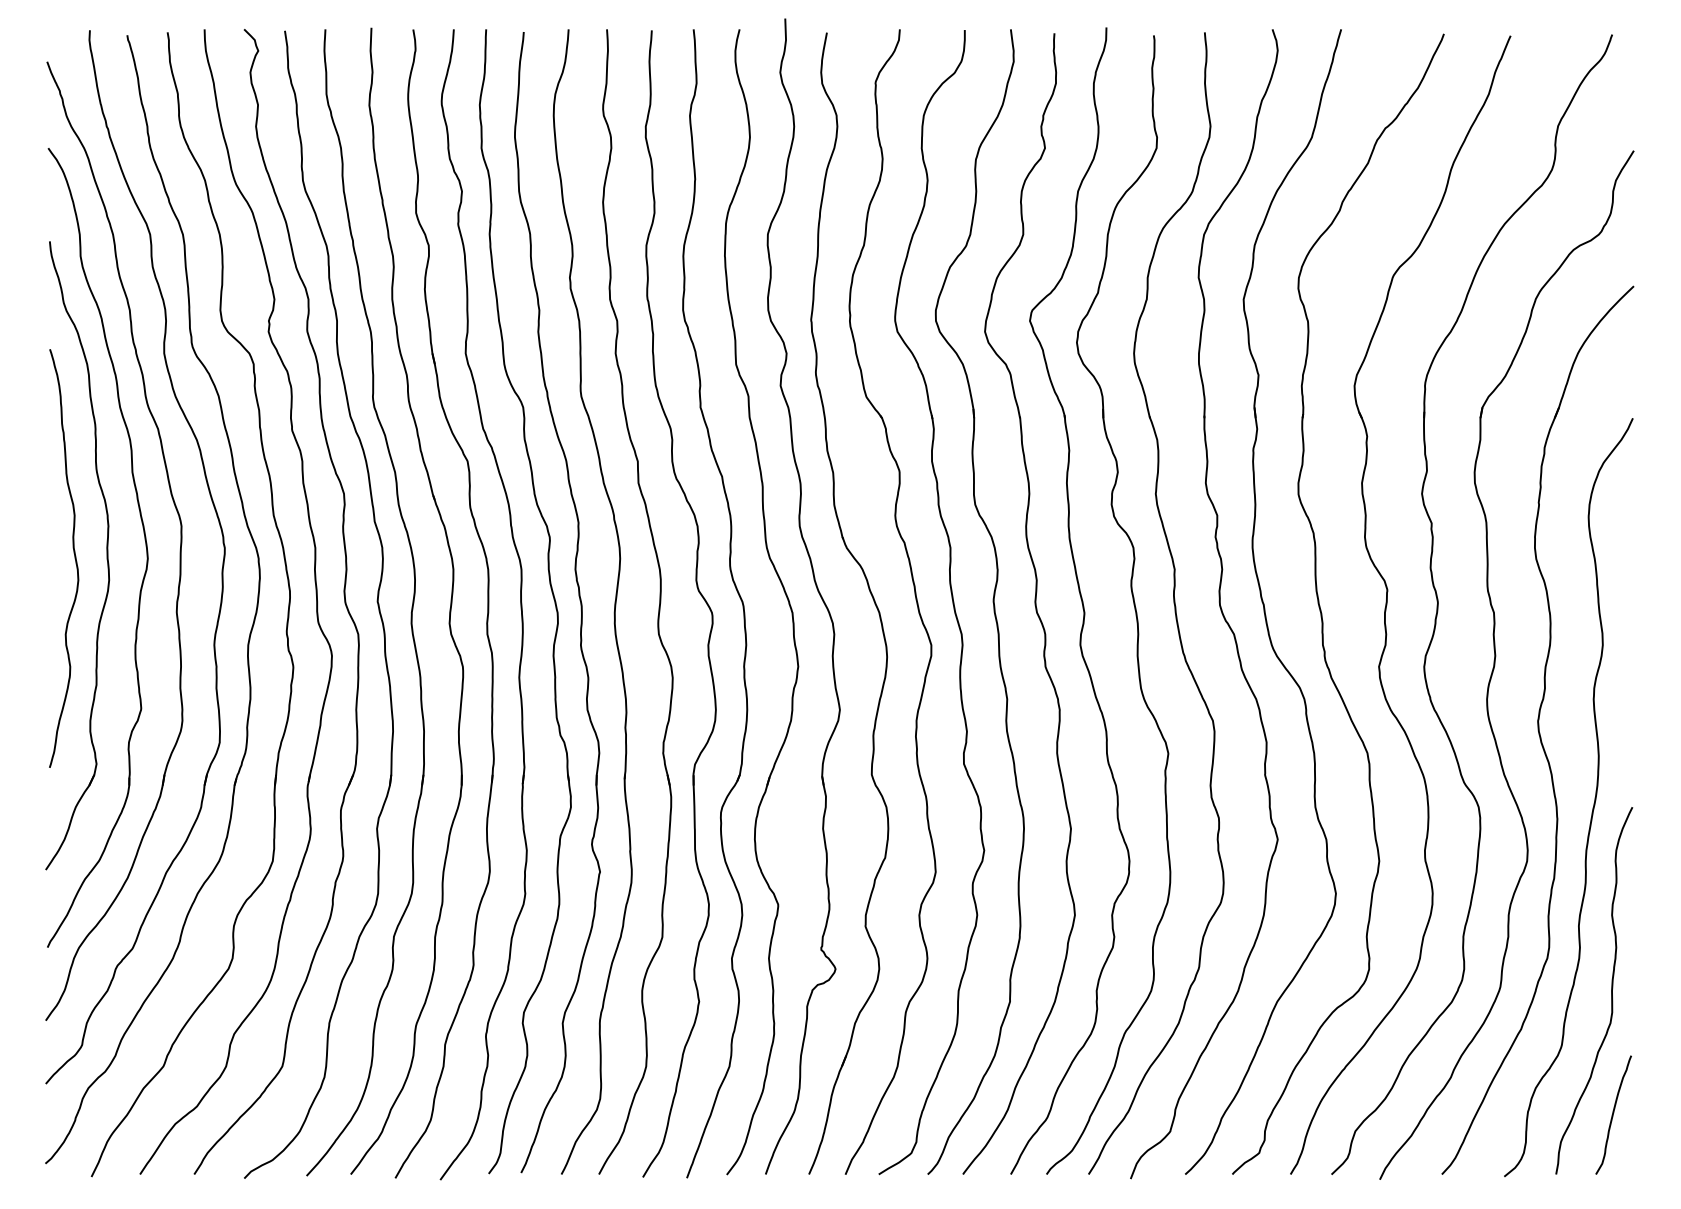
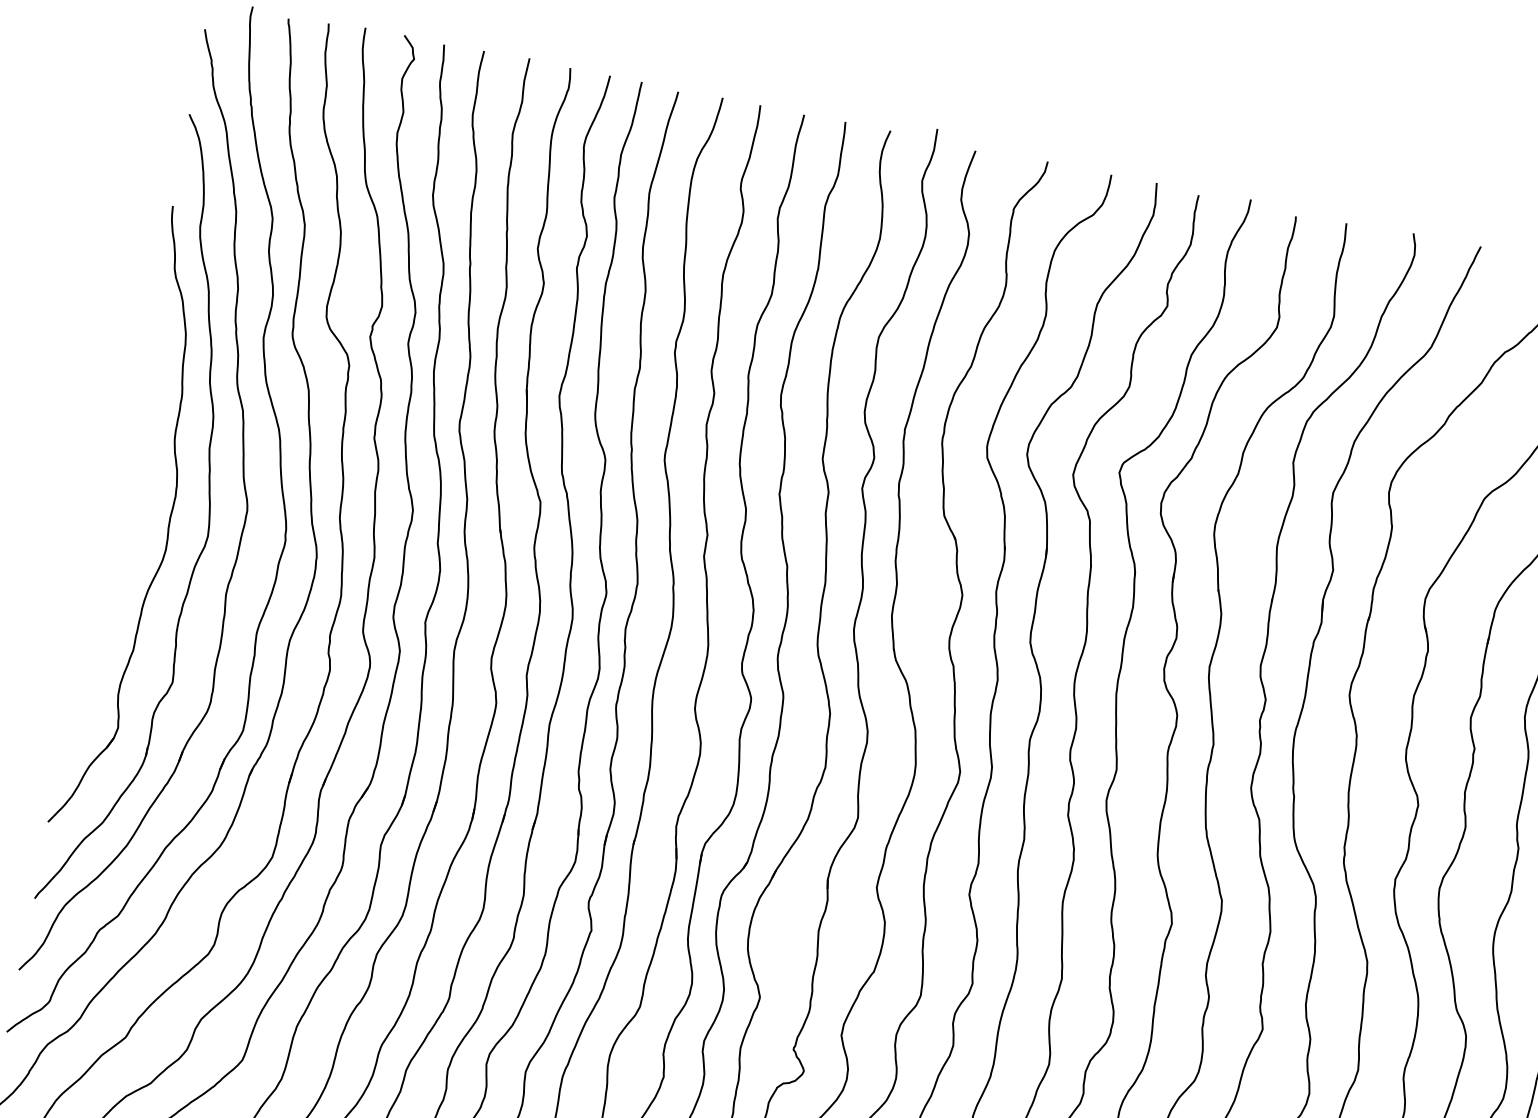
curve: (74, 558) -> (136, 521), removed

